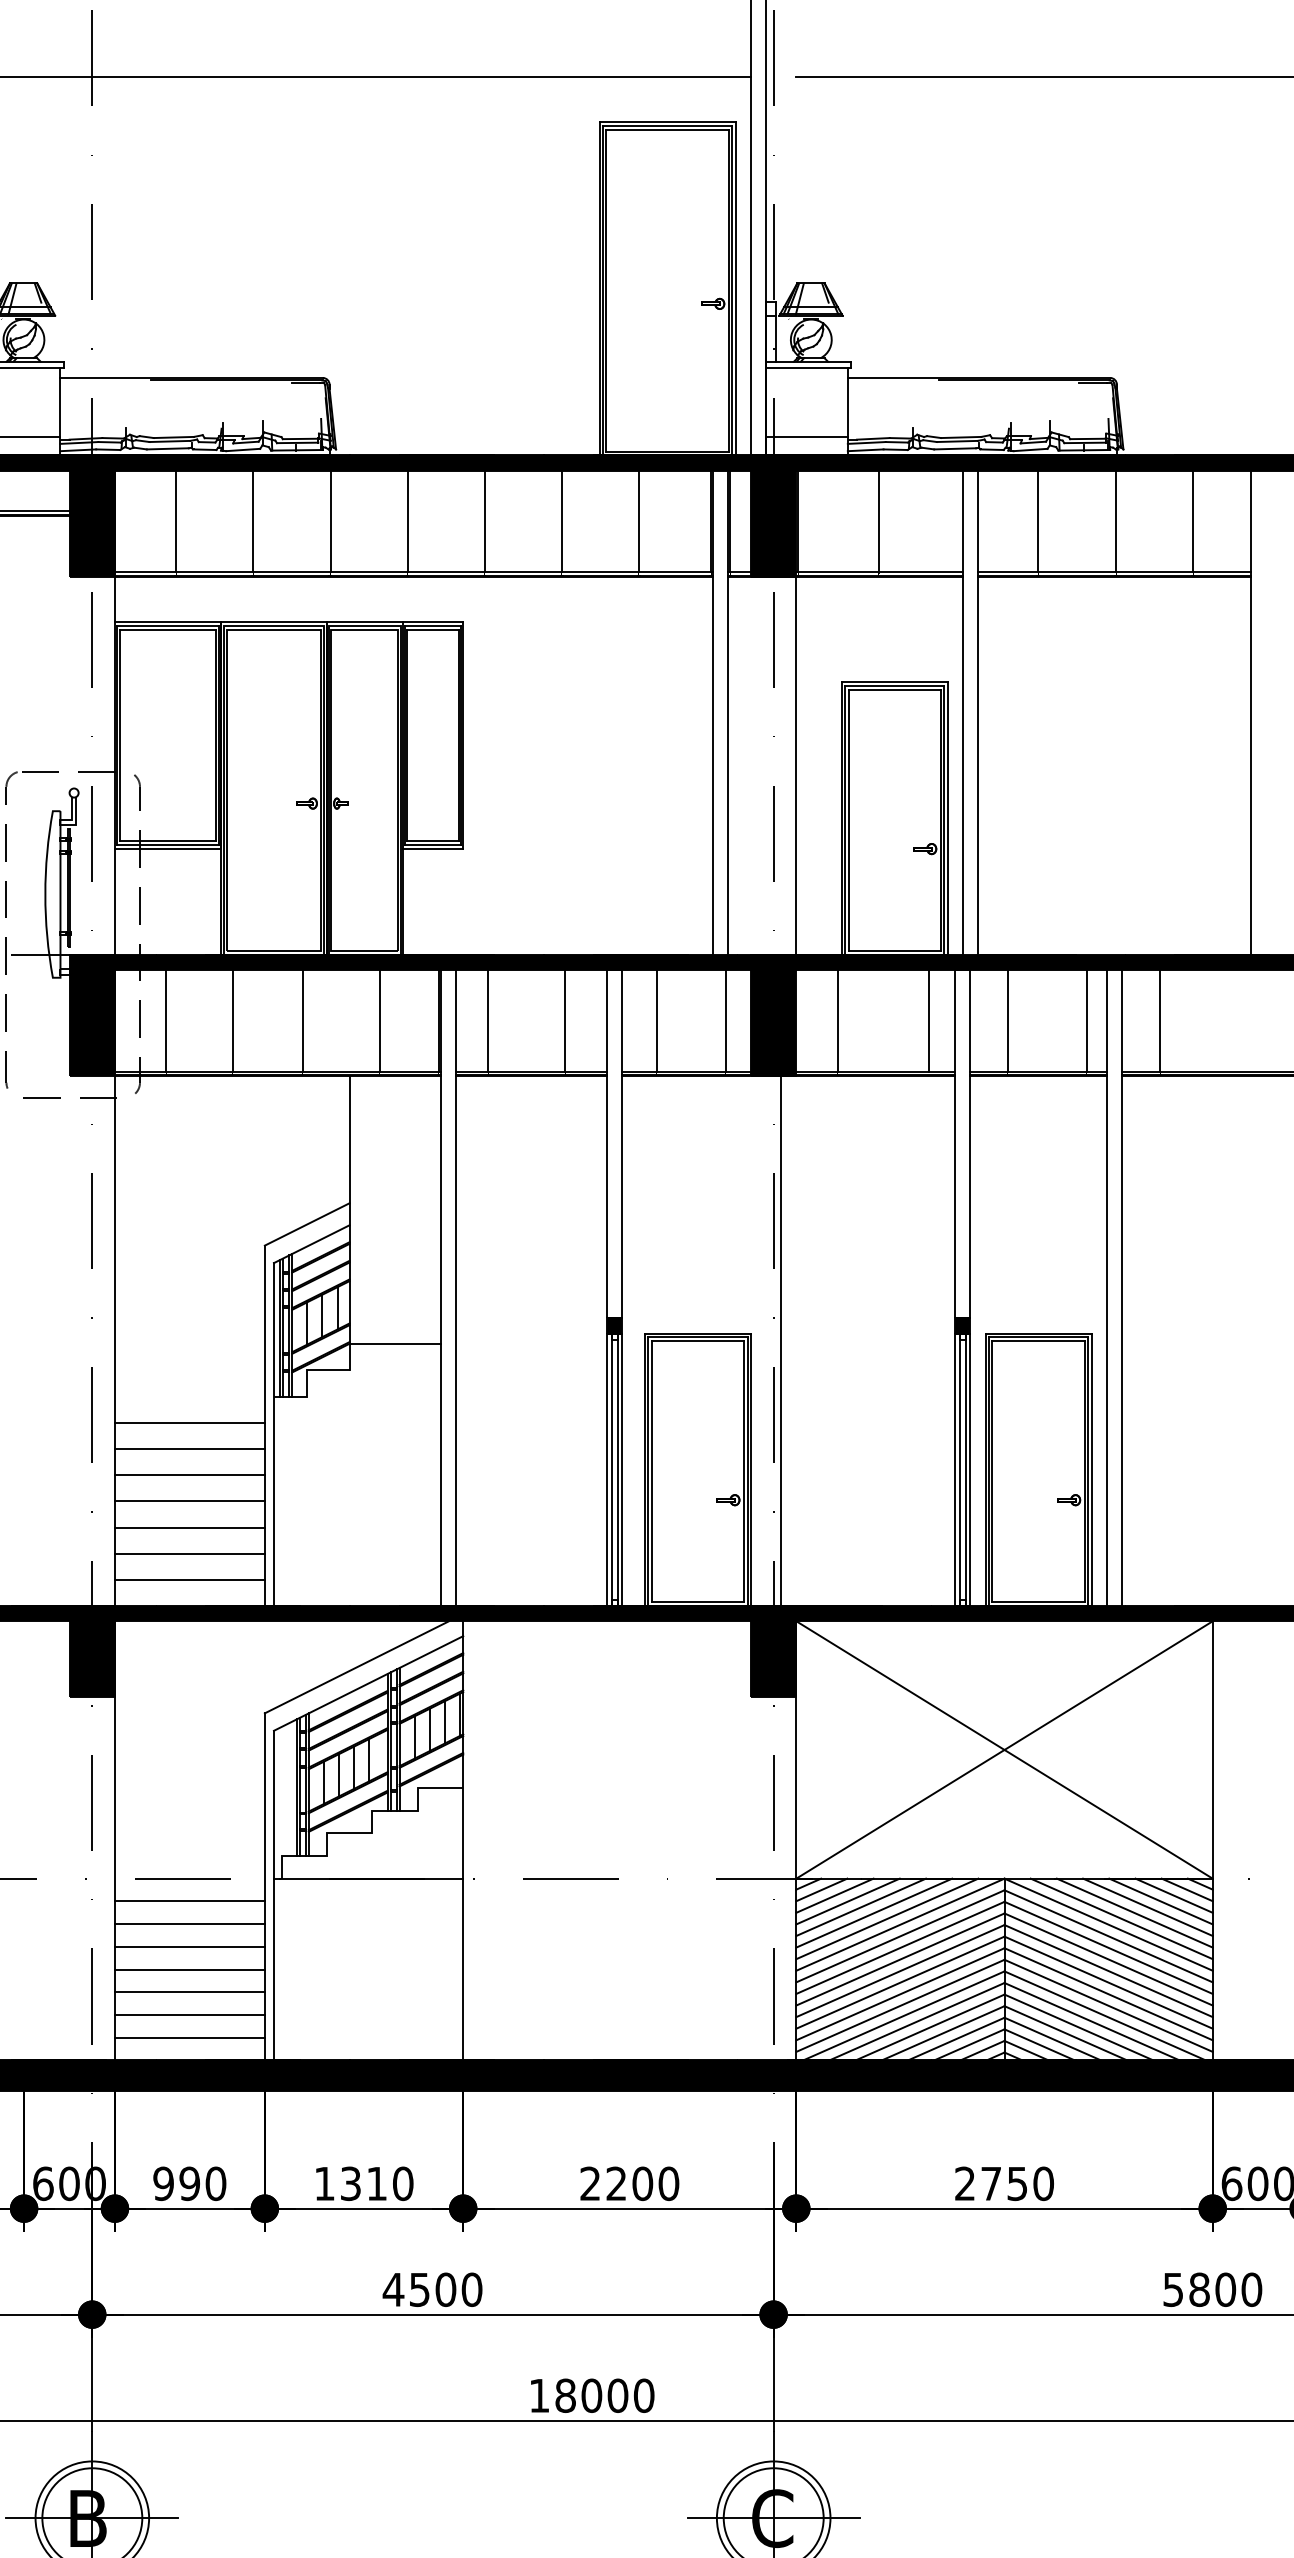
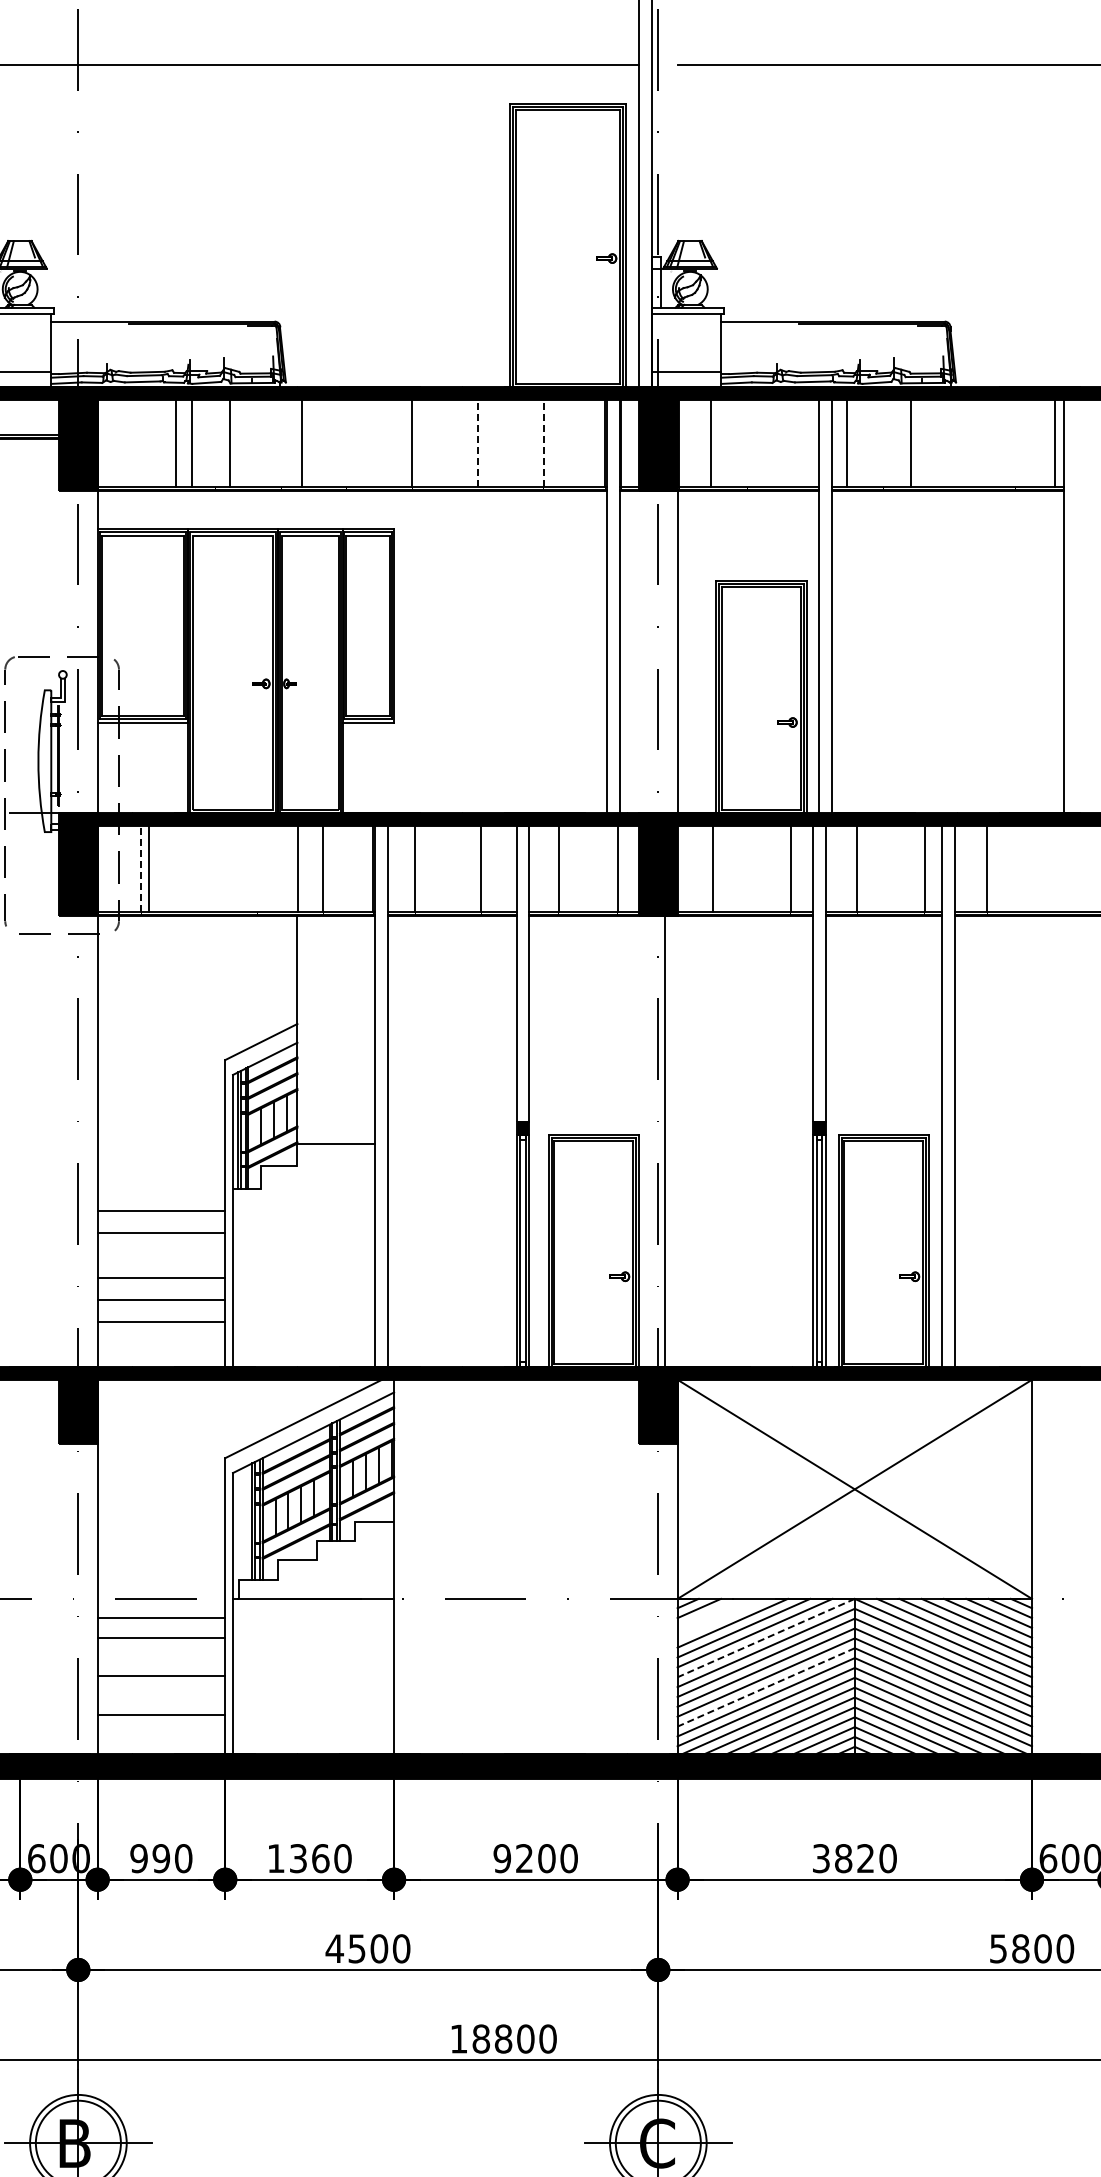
line: (175, 521) -> (191, 443), moved
line: (253, 521) -> (175, 443), moved
line: (330, 521) -> (230, 443), moved
line: (407, 521) -> (301, 443), moved
line: (561, 521) -> (477, 443), solid -> dashed
line: (638, 521) -> (543, 443), solid -> dashed
line: (1038, 521) -> (847, 443), moved
line: (1116, 521) -> (911, 443), moved
line: (1193, 521) -> (1055, 443), moved
line: (878, 522) -> (710, 444), moved
line: (166, 1020) -> (141, 868), solid -> dashed
line: (233, 1020) -> (149, 868), moved
line: (302, 1020) -> (298, 868), moved
line: (189, 1475) -> (161, 1255), removed
line: (189, 1579) -> (161, 1344), removed
line: (834, 1894) -> (710, 1612), removed
line: (847, 1900) -> (721, 1617), removed
line: (900, 1925) -> (766, 1638), solid -> dashed
line: (189, 1946) -> (161, 1656), removed
line: (900, 1982) -> (766, 1687), solid -> dashed
line: (189, 1992) -> (161, 1695), removed
line: (189, 2037) -> (161, 1734), removed
text: (376, 2183) -> (320, 1858), 1310 -> 1360
text: (590, 2183) -> (502, 1858), 2200 -> 9200
text: (990, 2183) -> (842, 1858), 2750 -> 3820
text: (591, 2396) -> (503, 2039), 18000 -> 18800

